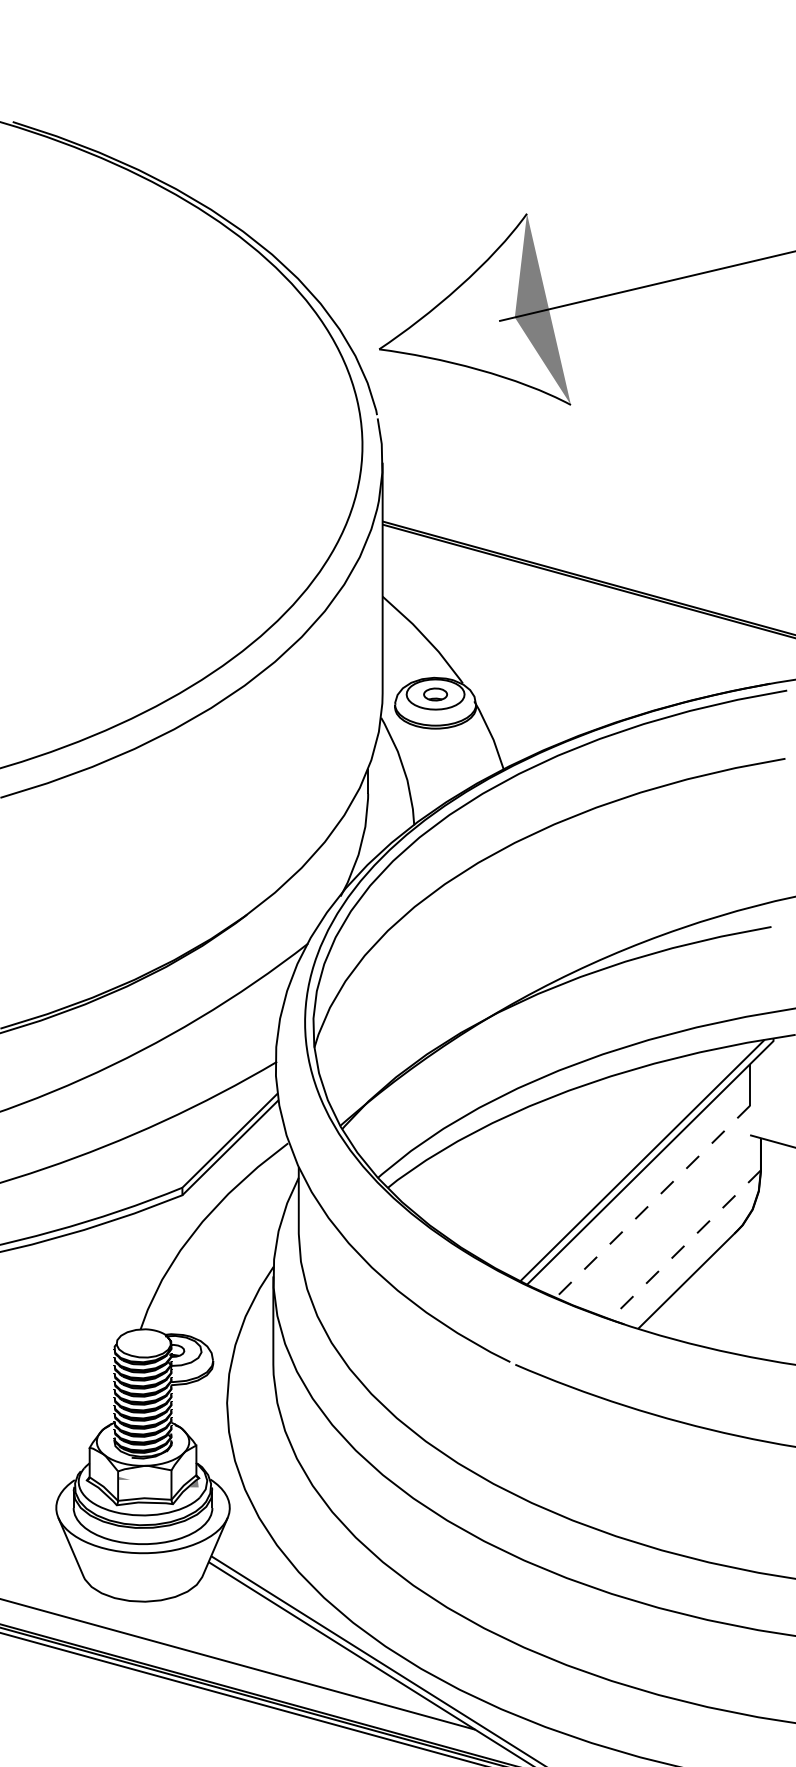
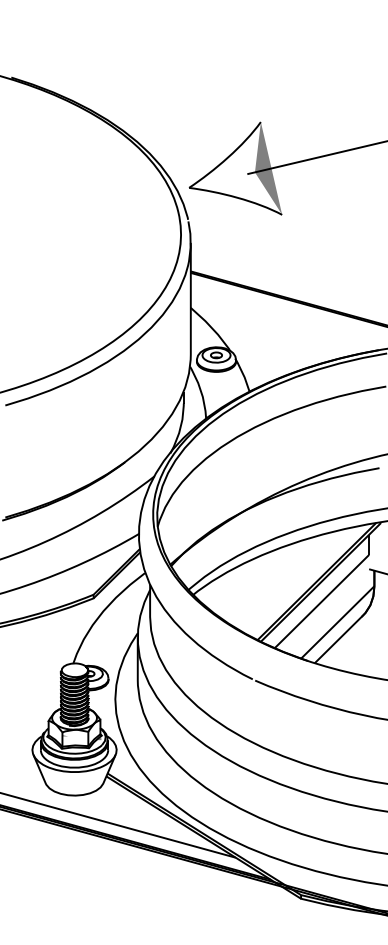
line: (651, 1201) -> (321, 601), dashed -> solid
line: (684, 1244) -> (337, 622), dashed -> solid

